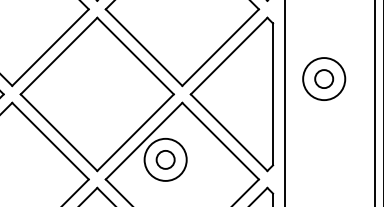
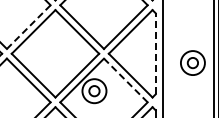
line: (50, 48) -> (28, 27), solid -> dashed
part: (323, 78) -> (192, 62), moved
line: (272, 93) -> (155, 53), solid -> dashed
line: (220, 141) -> (125, 80), solid -> dashed

